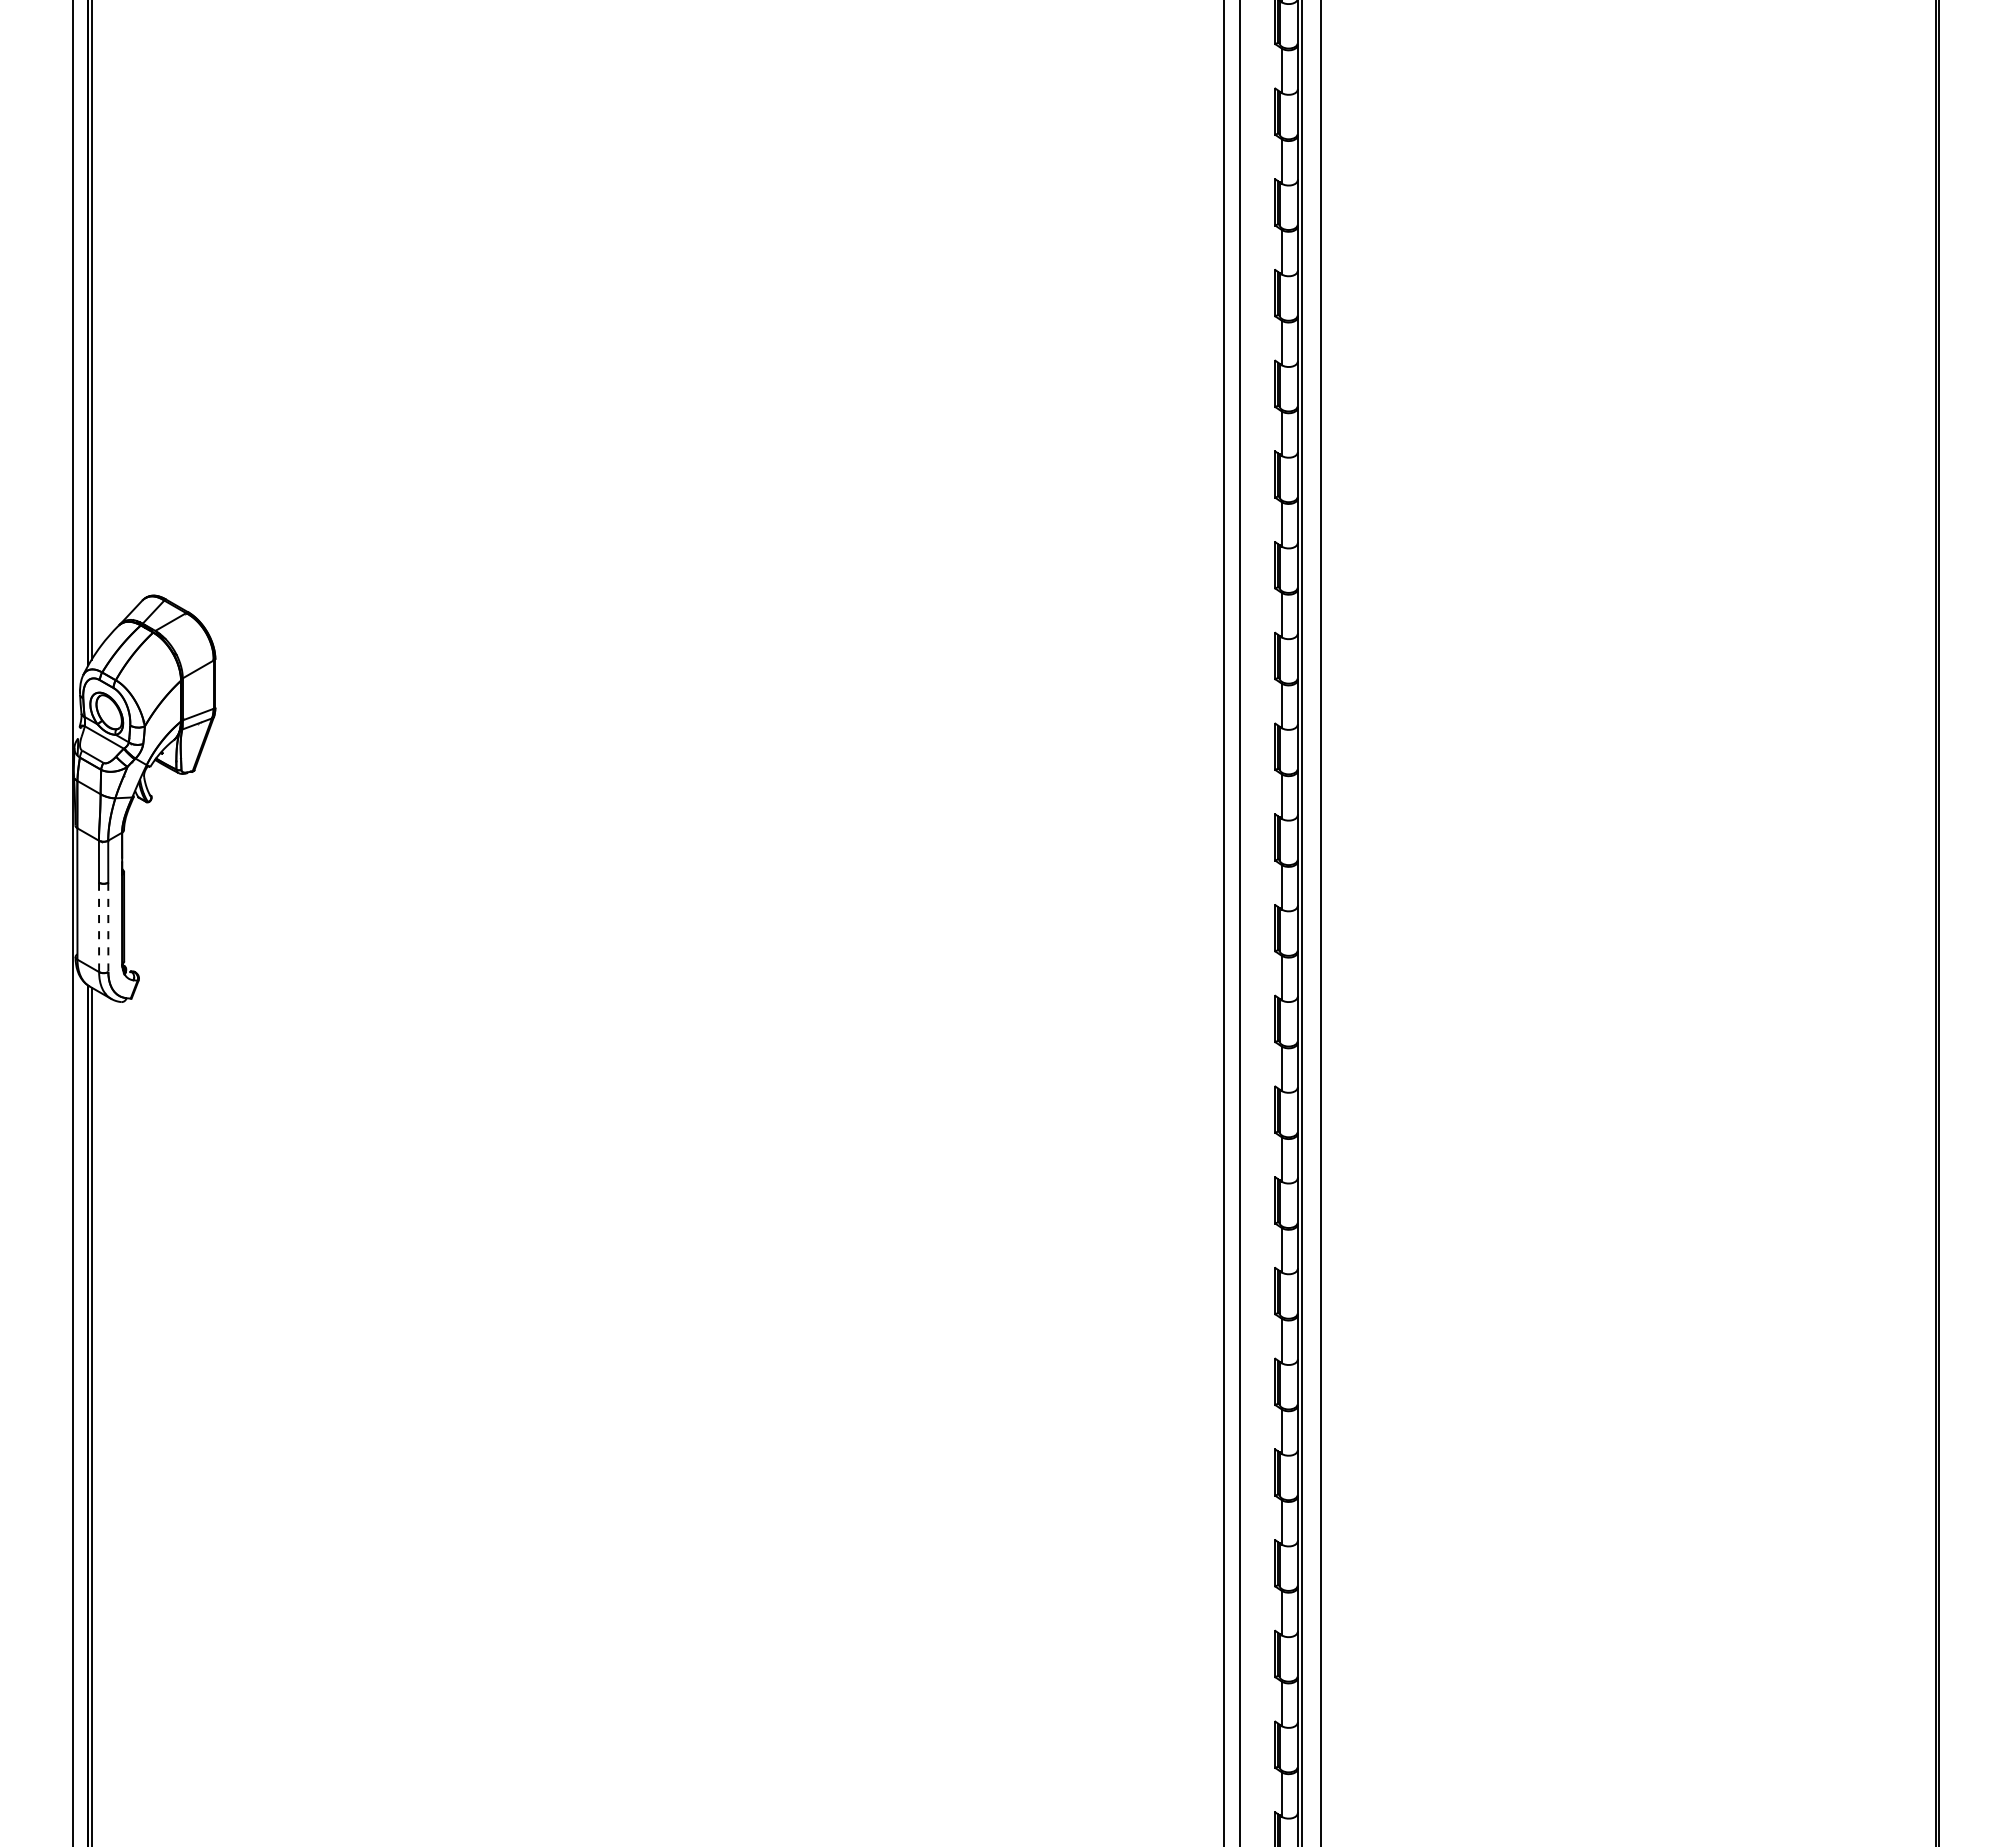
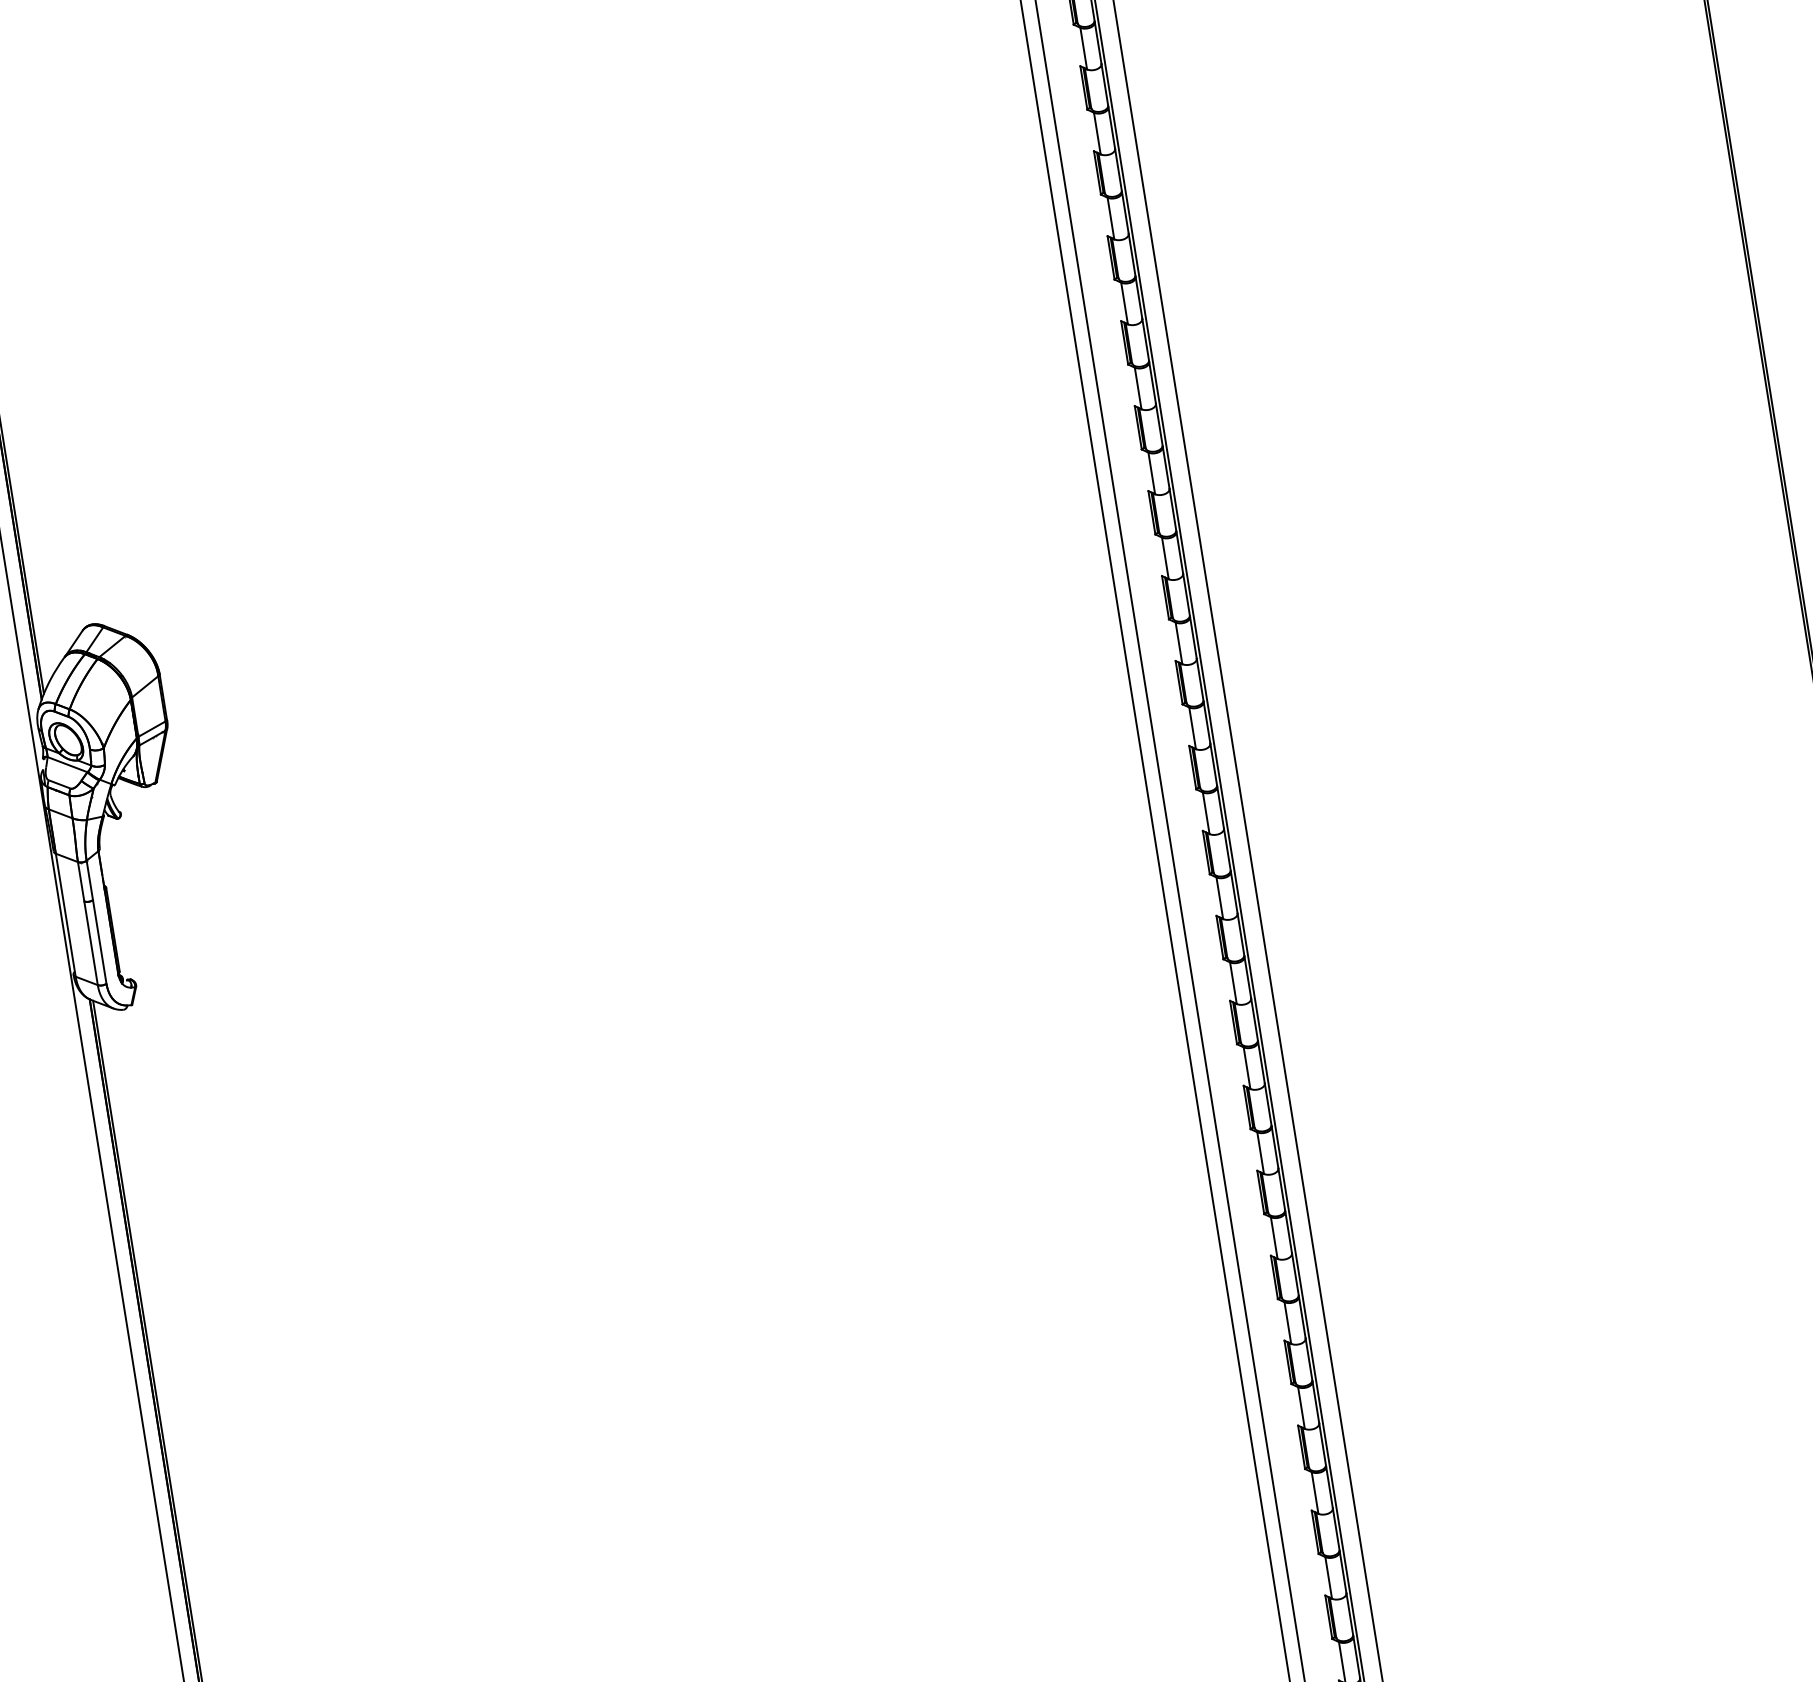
line: (99, 927) -> (91, 943), dashed -> solid
line: (108, 927) -> (99, 941), dashed -> solid

